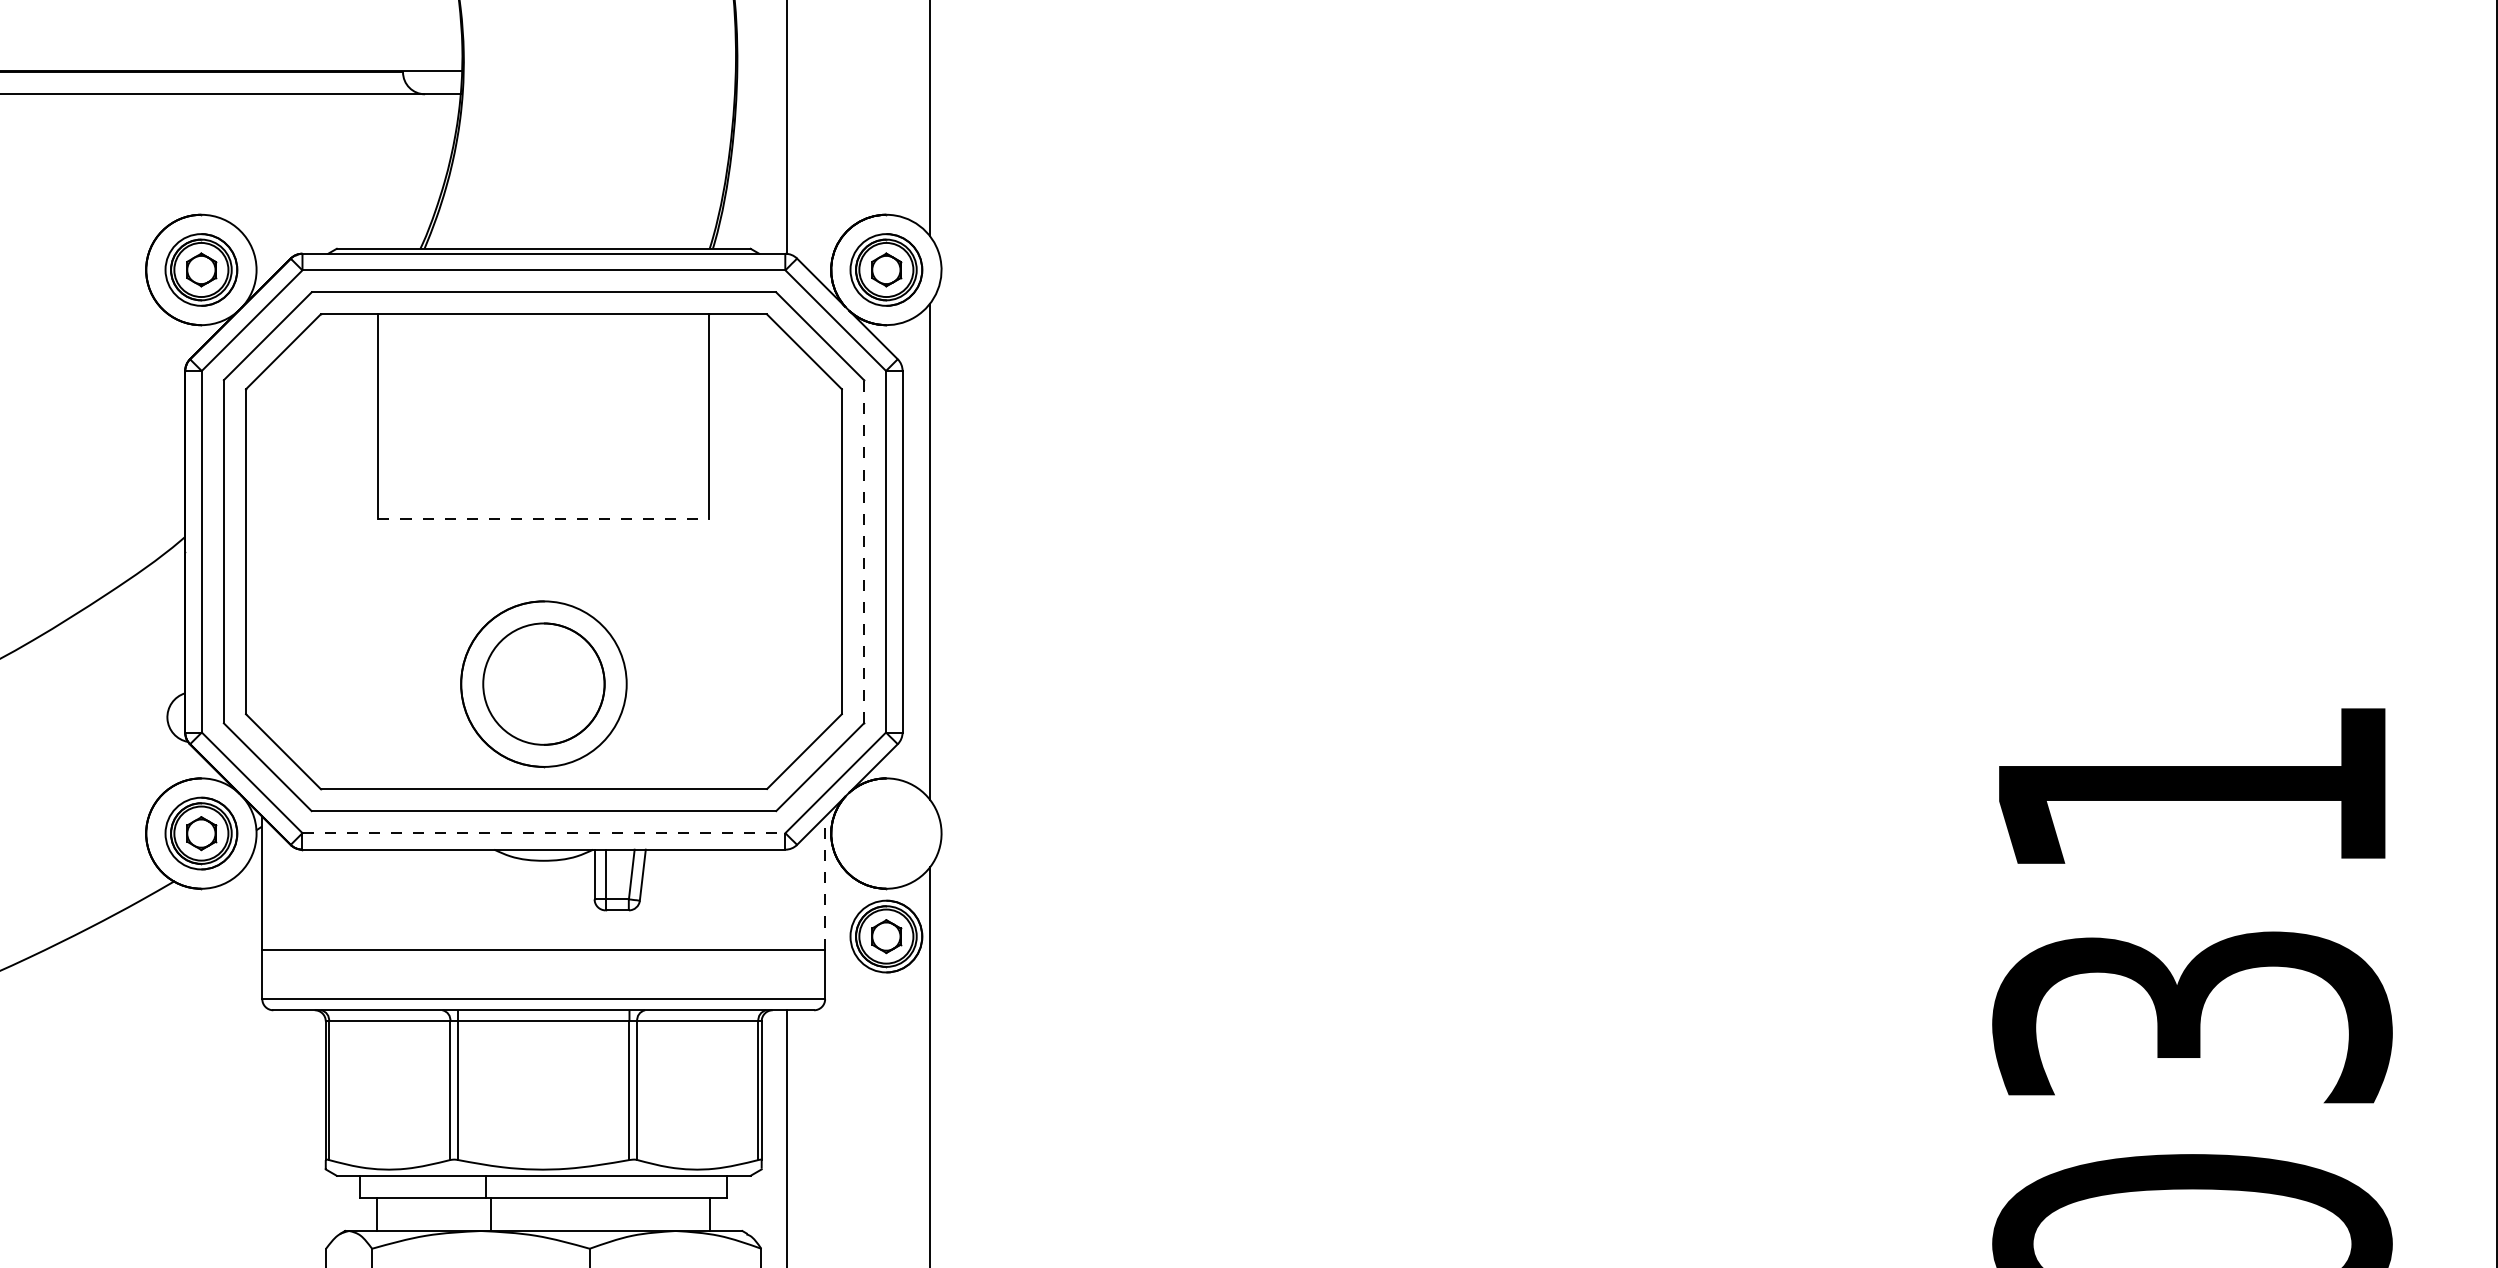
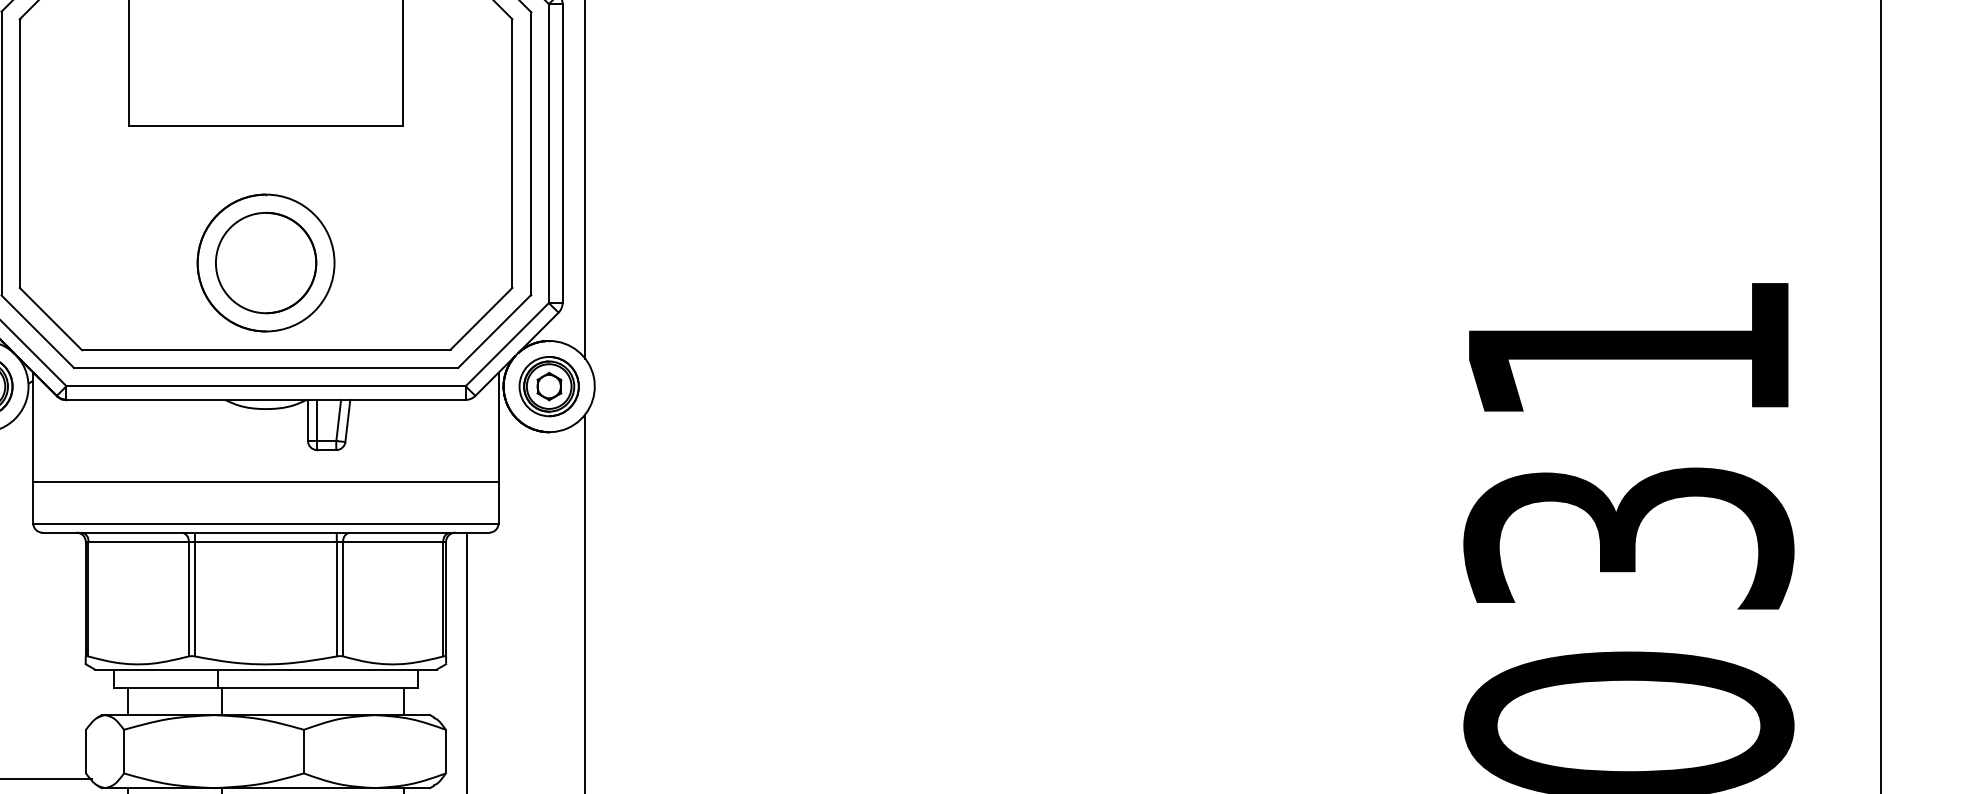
line: (543, 518) -> (265, 126), dashed -> solid
line: (863, 551) -> (530, 153), dashed -> solid
line: (544, 833) -> (266, 386), dashed -> solid
line: (825, 882) -> (498, 427), dashed -> solid
part: (886, 936) -> (549, 386), moved

